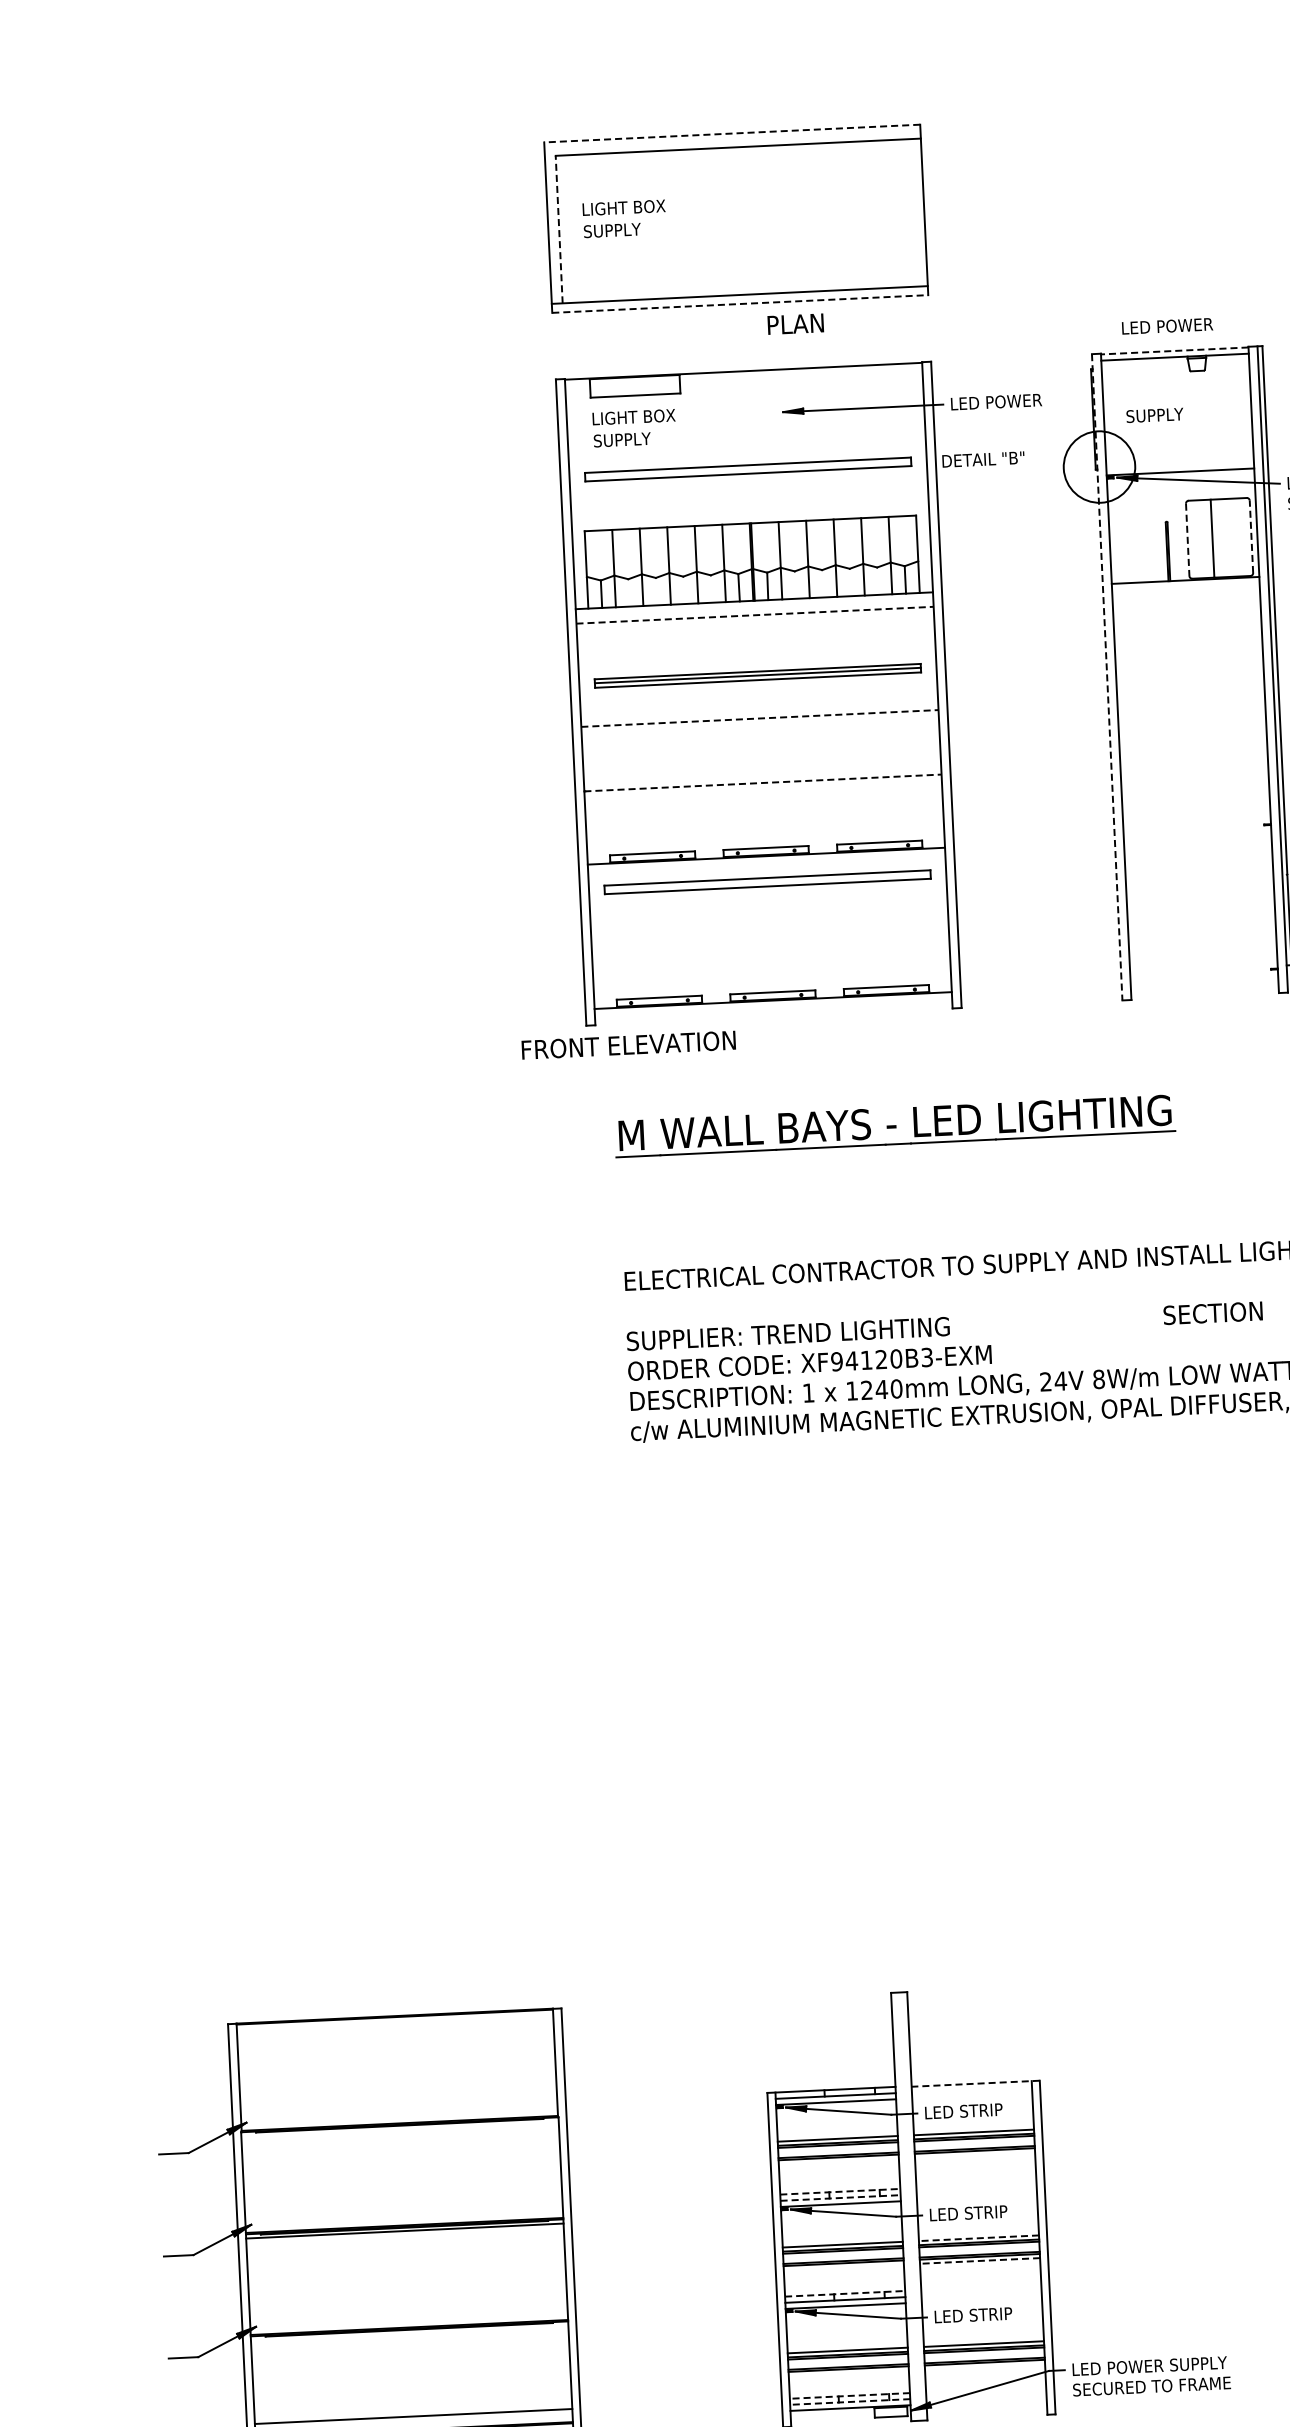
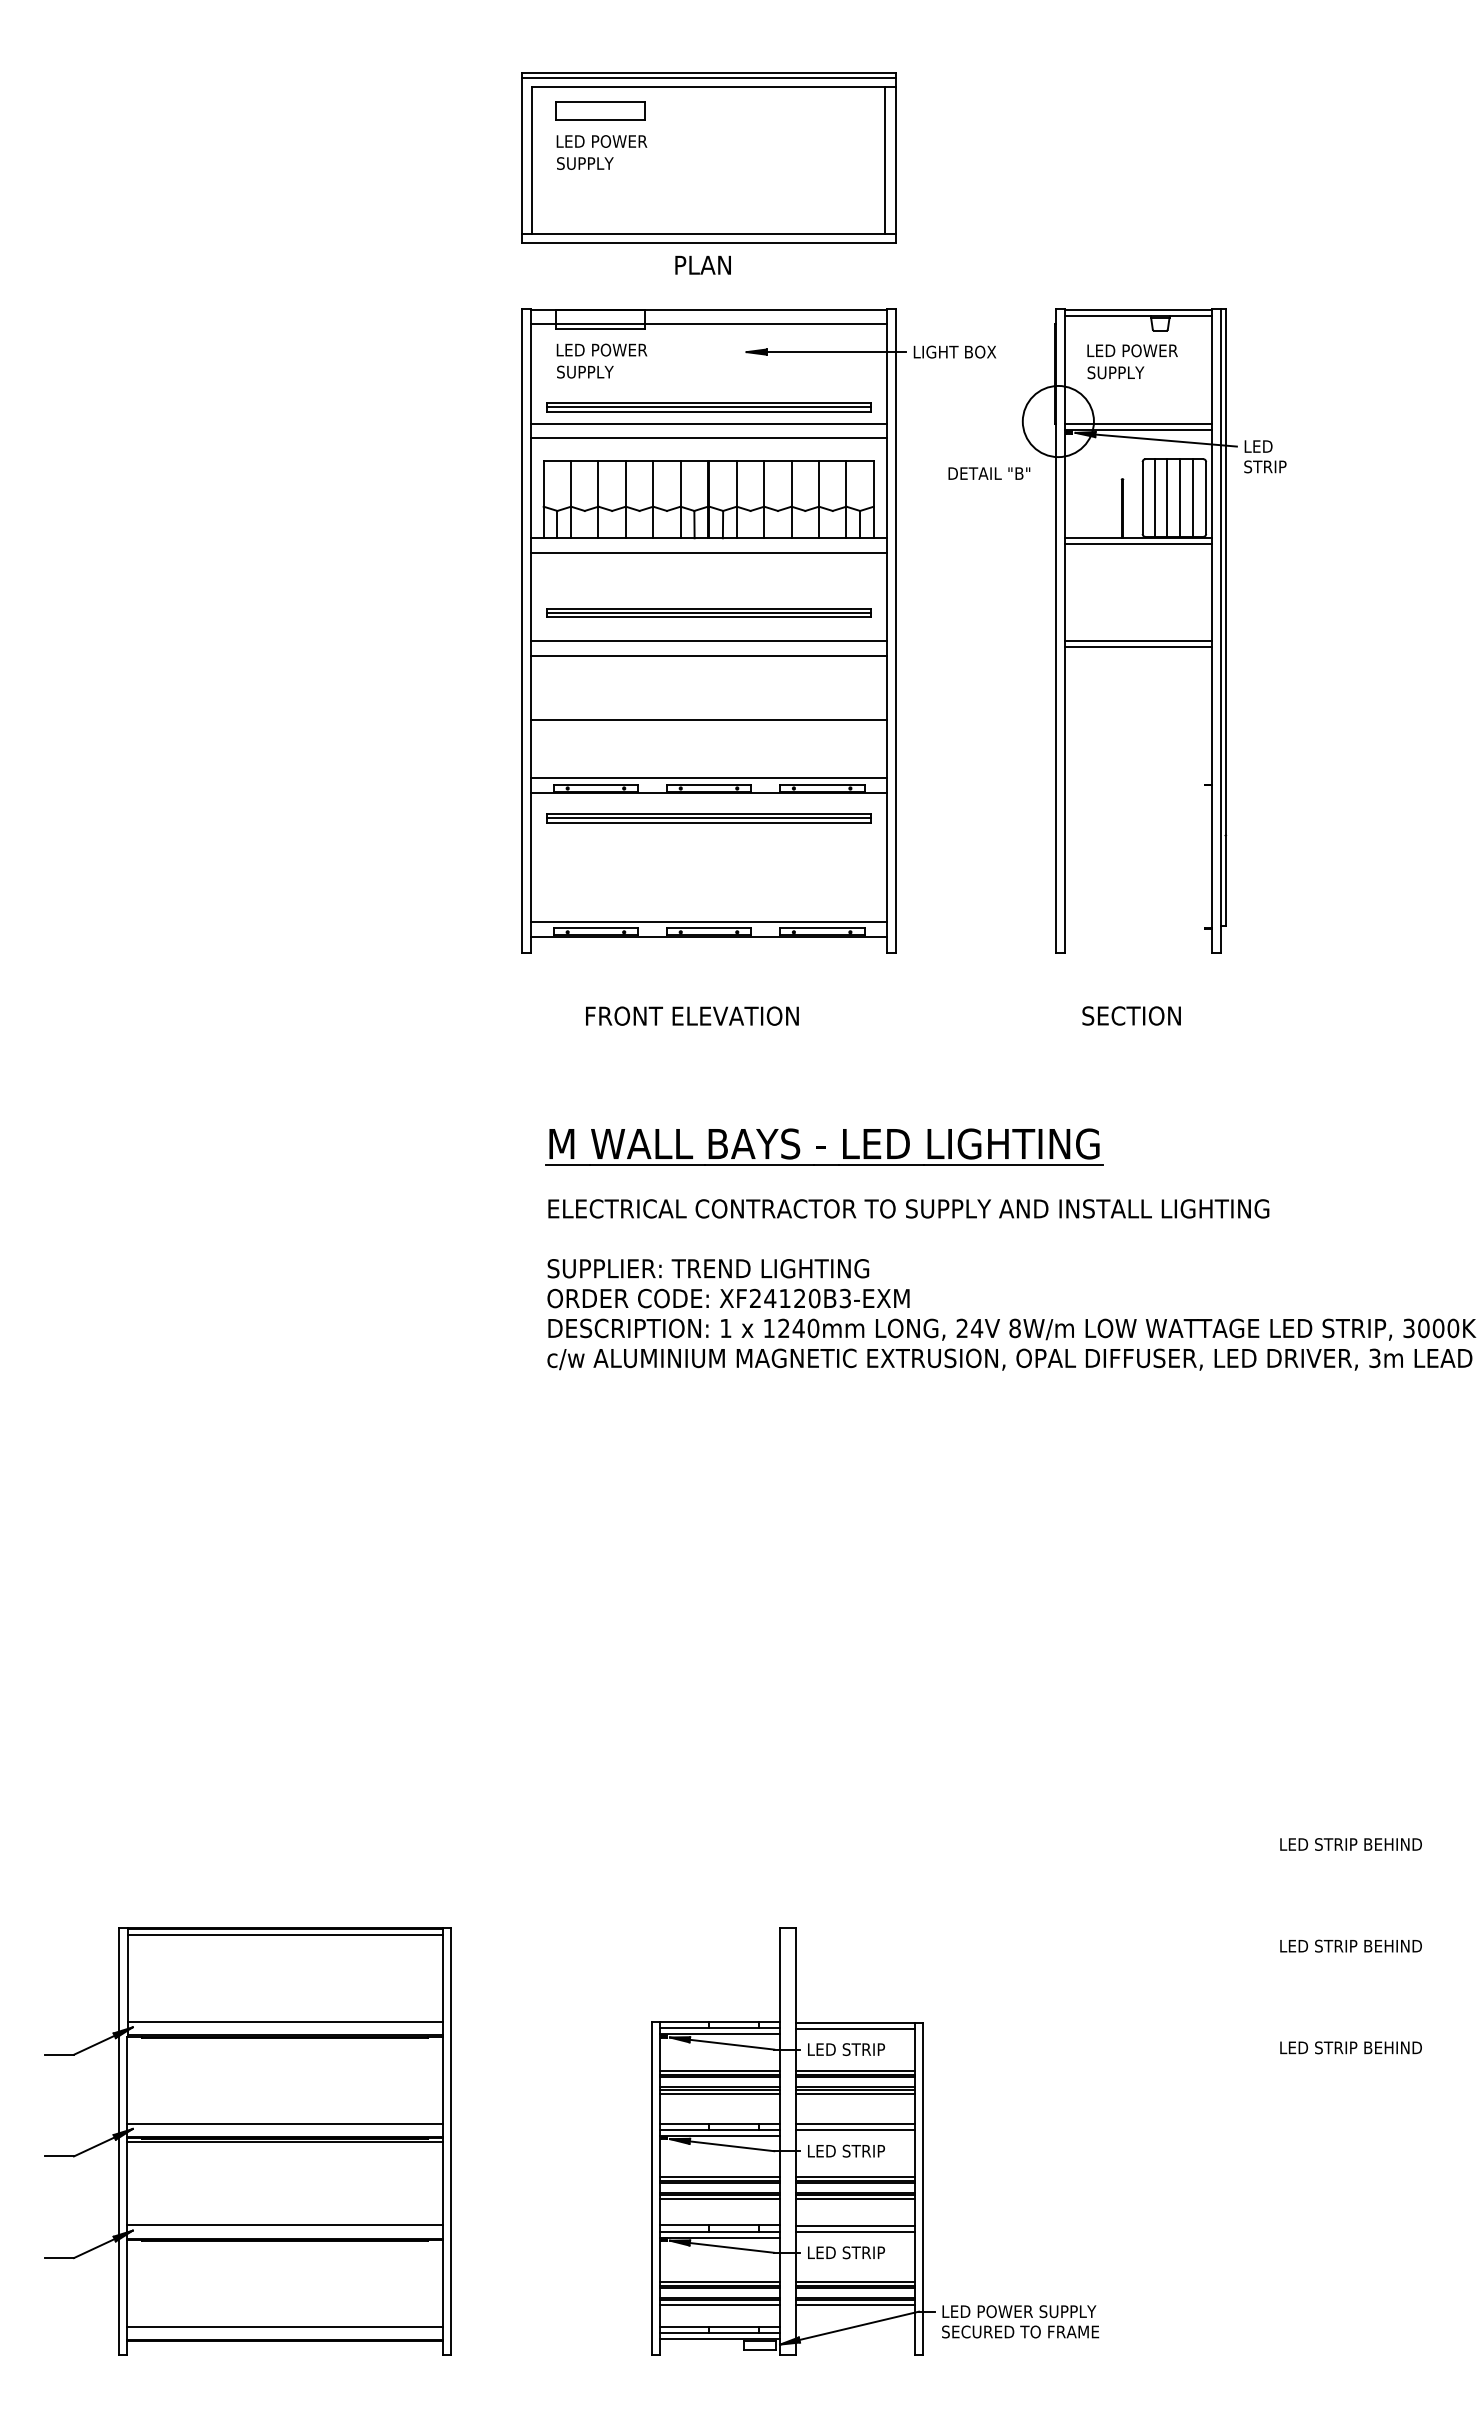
line: (731, 133) -> (708, 72), dashed -> solid
line: (731, 138) -> (708, 77), added
part: (625, 176) -> (600, 110), added
text: (633, 207) -> (607, 141), LIGHT BOX -> LED POWER
line: (913, 212) -> (885, 159), added
line: (559, 228) -> (532, 159), dashed -> solid
line: (740, 303) -> (709, 242), dashed -> solid
text: (795, 323) -> (702, 264), moved
text: (1167, 325) -> (1132, 350), moved
line: (1174, 350) -> (1138, 309), dashed -> solid
line: (744, 386) -> (709, 324), added
text: (1001, 401) -> (964, 351), LED POWER -> LIGHT BOX
text: (643, 416) -> (607, 349), LIGHT BOX -> LED POWER
text: (983, 459) -> (989, 473), moved
line: (1180, 465) -> (1138, 423), added
line: (747, 469) -> (708, 407), added
line: (749, 485) -> (709, 423), added
line: (750, 500) -> (709, 438), added
line: (1237, 536) -> (1192, 497), added
line: (1251, 536) -> (1206, 497), dashed -> solid
line: (1225, 537) -> (1180, 497), added
line: (1199, 538) -> (1154, 497), added
line: (1187, 540) -> (1142, 498), dashed -> solid
line: (1185, 586) -> (1138, 544), added
line: (755, 615) -> (709, 552), dashed -> solid
line: (1107, 676) -> (1056, 630), dashed -> solid
line: (1190, 684) -> (1138, 641), added
line: (1190, 690) -> (1138, 647), added
line: (759, 704) -> (709, 641), added
line: (760, 718) -> (709, 655), dashed -> solid
line: (763, 782) -> (709, 719), dashed -> solid
line: (766, 841) -> (709, 778), added
line: (767, 882) -> (708, 818), added
line: (773, 986) -> (709, 922), added
text: (628, 1044) -> (692, 1015), moved
part: (895, 1125) -> (824, 1146), moved
text: (1212, 1312) -> (1131, 1015), moved
text: (836, 1361) -> (755, 1298), XF94120B3-EXM -> XF24120B3-EXM
line: (394, 2023) -> (284, 1935), added
line: (975, 2083) -> (859, 2022), dashed -> solid
line: (971, 2089) -> (855, 2028), added
line: (398, 2110) -> (284, 2022), added
line: (974, 2154) -> (855, 2093), added
line: (838, 2161) -> (719, 2093), added
line: (976, 2186) -> (855, 2124), added
line: (839, 2191) -> (719, 2123), dashed -> solid
line: (976, 2192) -> (855, 2130), added
line: (840, 2198) -> (719, 2130), dashed -> solid
line: (404, 2212) -> (285, 2123), added
line: (978, 2238) -> (855, 2176), dashed -> solid
line: (980, 2261) -> (855, 2199), dashed -> solid
line: (843, 2267) -> (719, 2199), added
line: (981, 2287) -> (855, 2225), added
line: (844, 2293) -> (719, 2225), dashed -> solid
line: (981, 2294) -> (855, 2232), added
line: (409, 2314) -> (285, 2225), added
line: (984, 2366) -> (855, 2304), added
line: (848, 2373) -> (719, 2304), added
line: (849, 2396) -> (719, 2327), dashed -> solid
line: (849, 2402) -> (719, 2333), dashed -> solid

